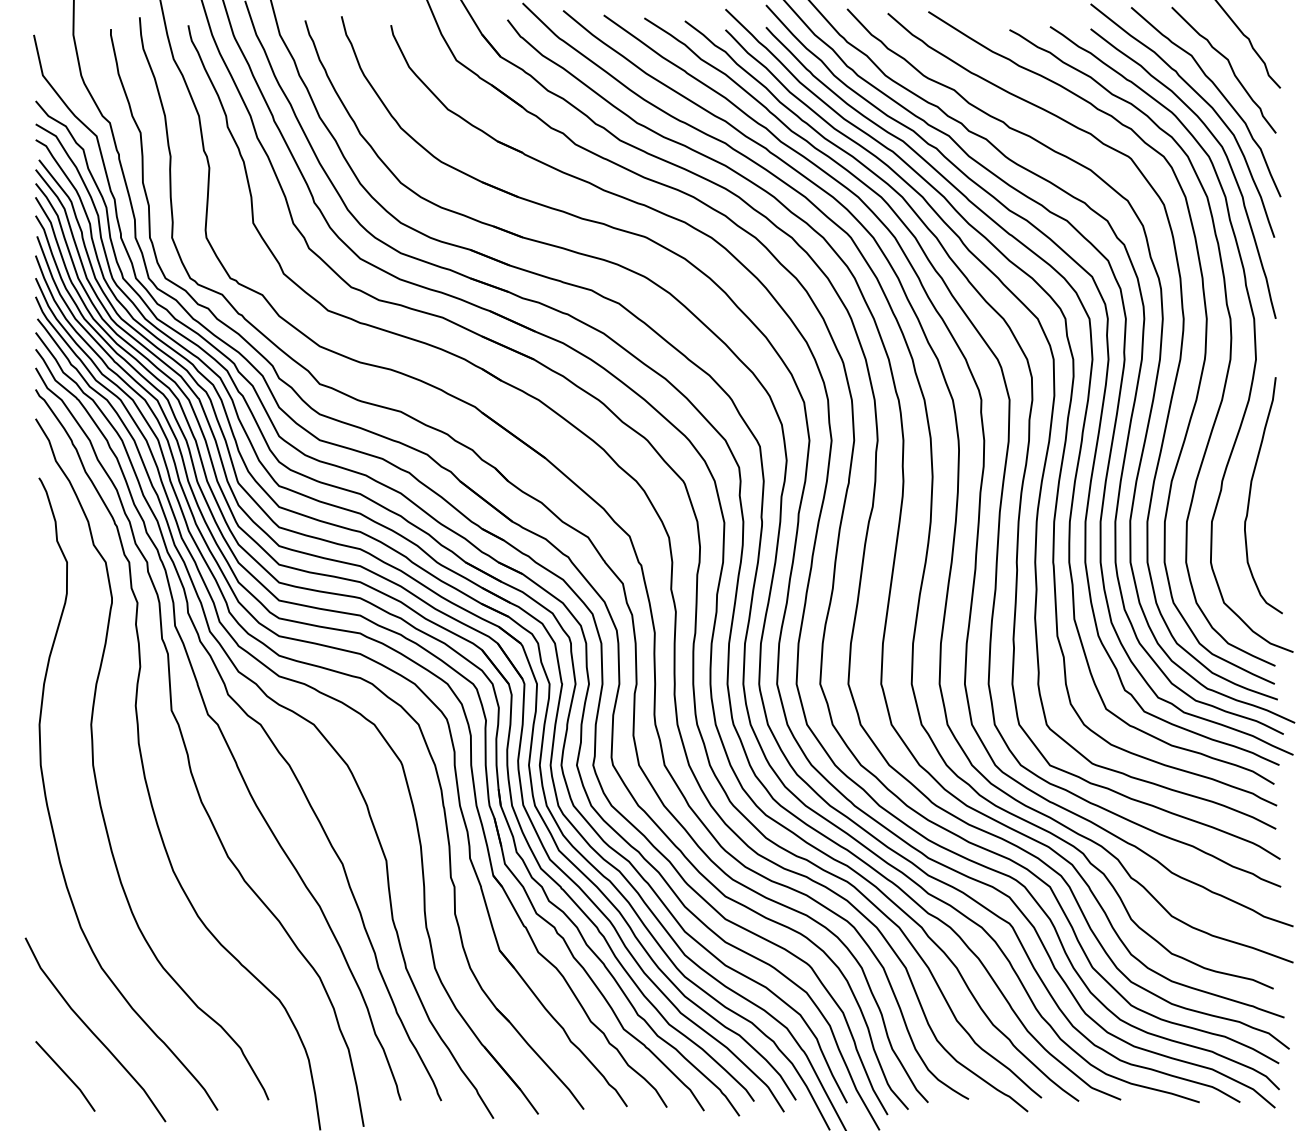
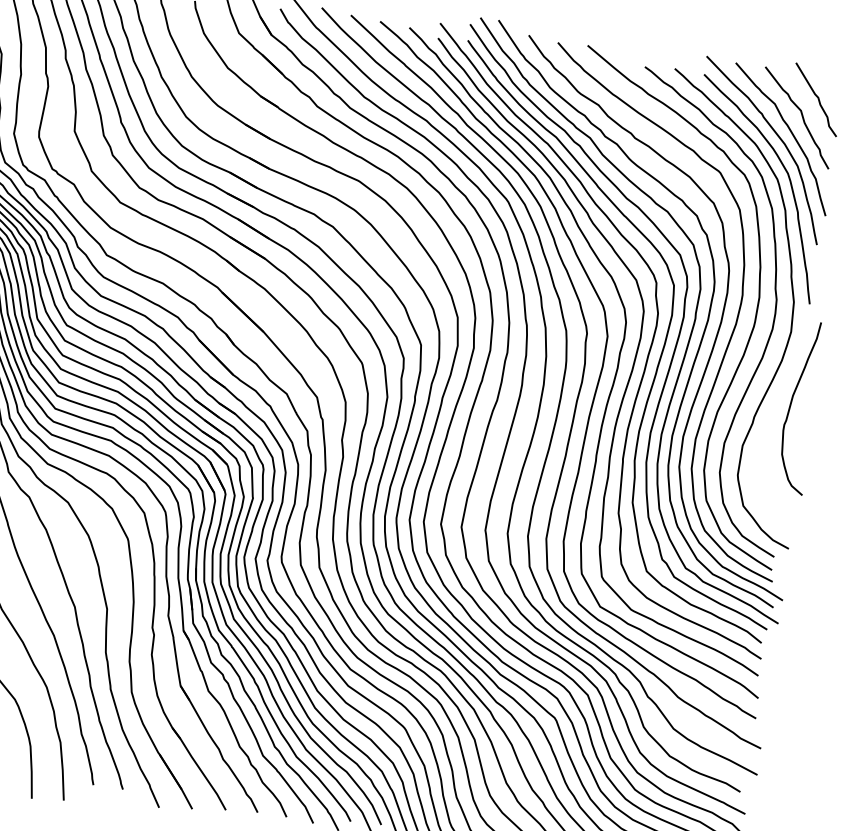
curve: (1251, 490) -> (792, 402), moved

